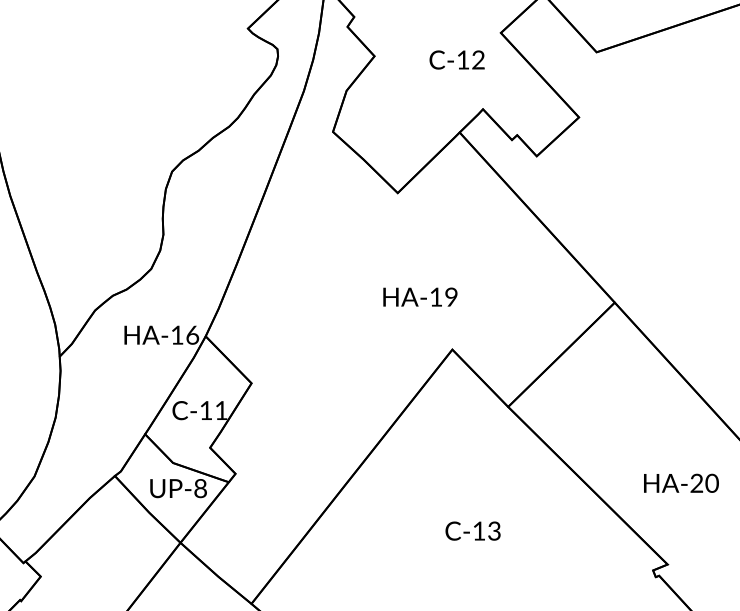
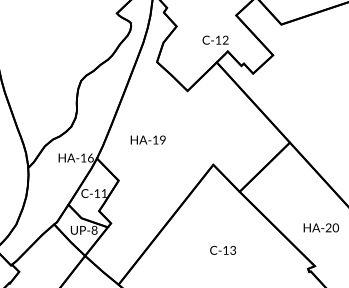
text: (456, 58) -> (215, 39), moved
text: (418, 295) -> (147, 139), moved

